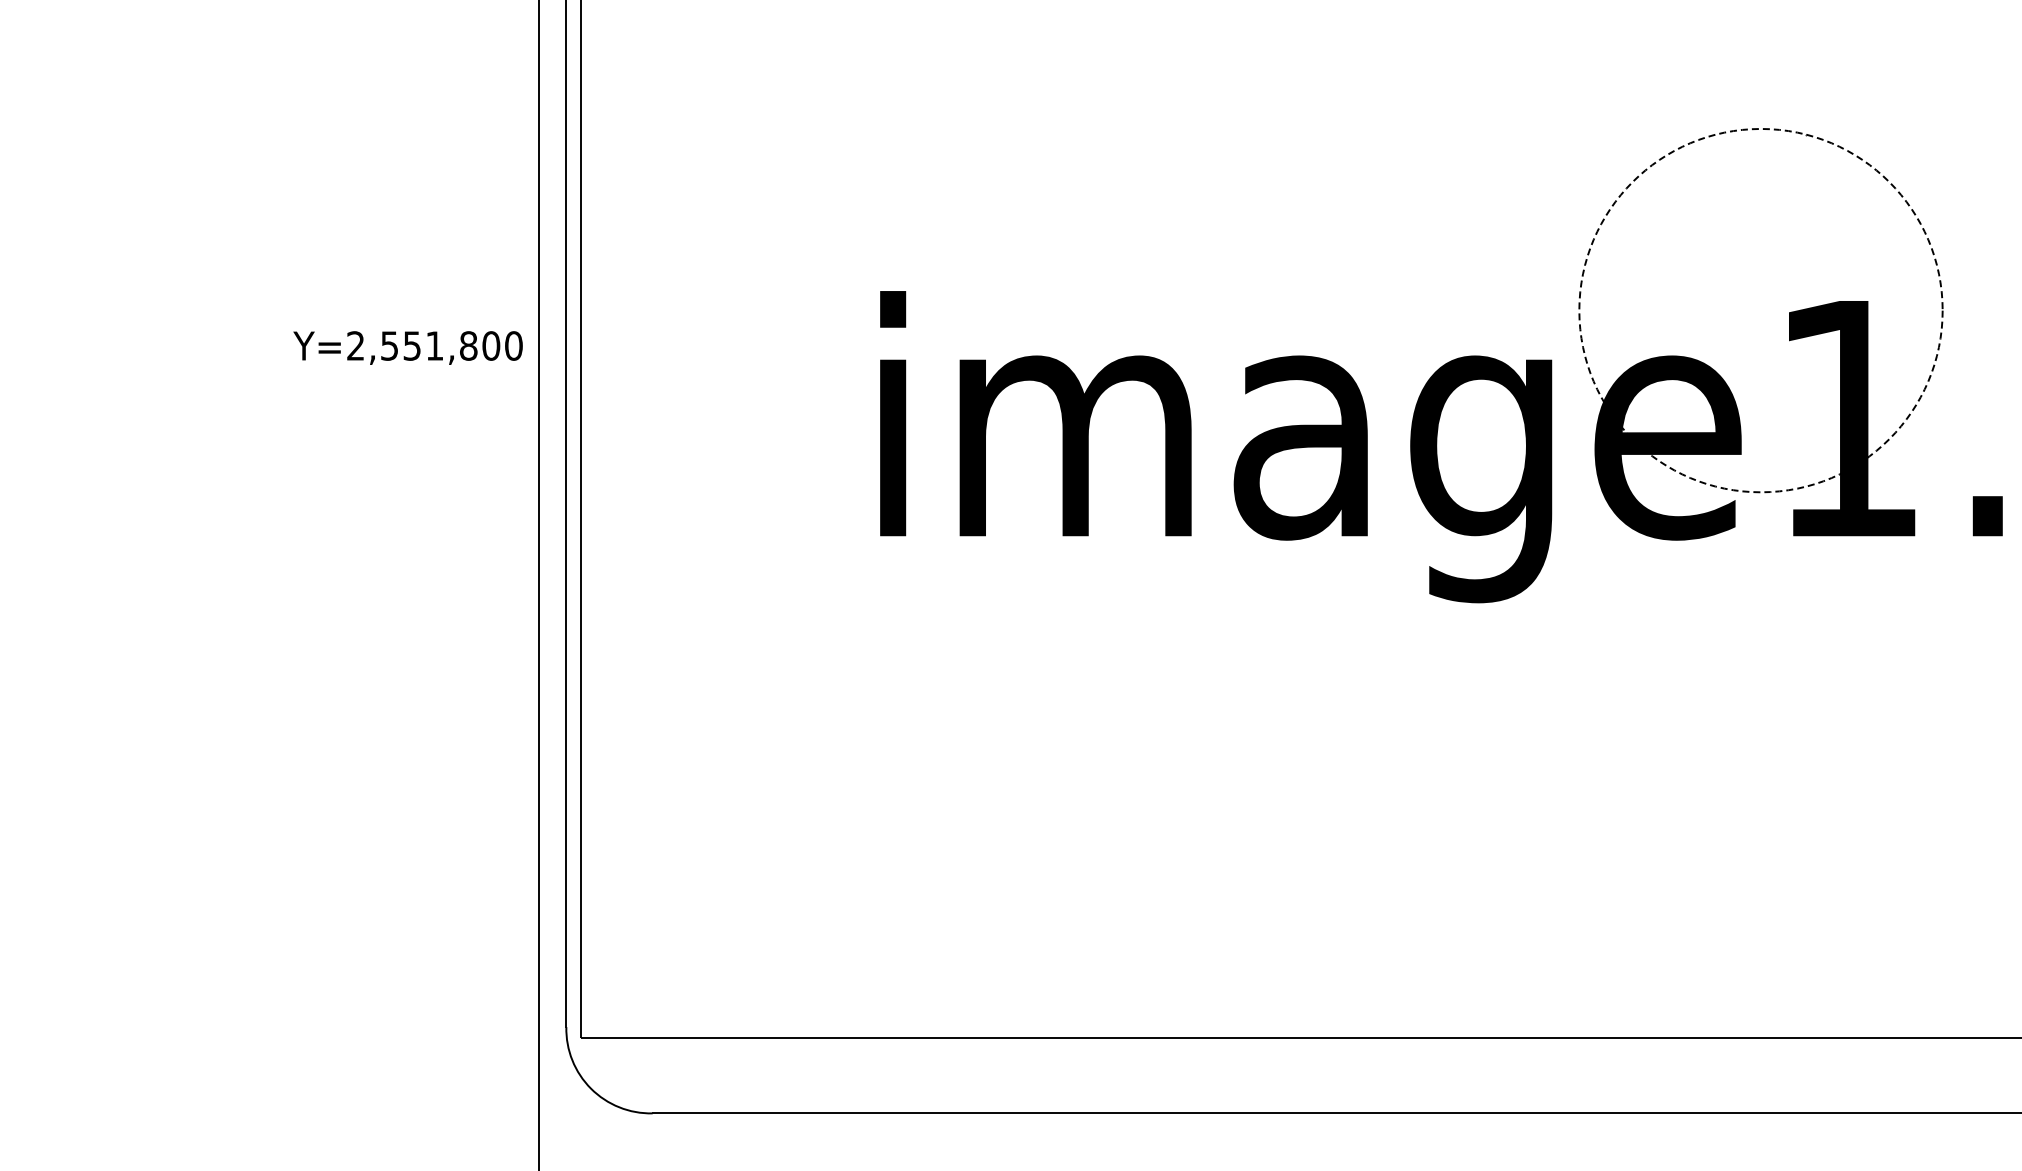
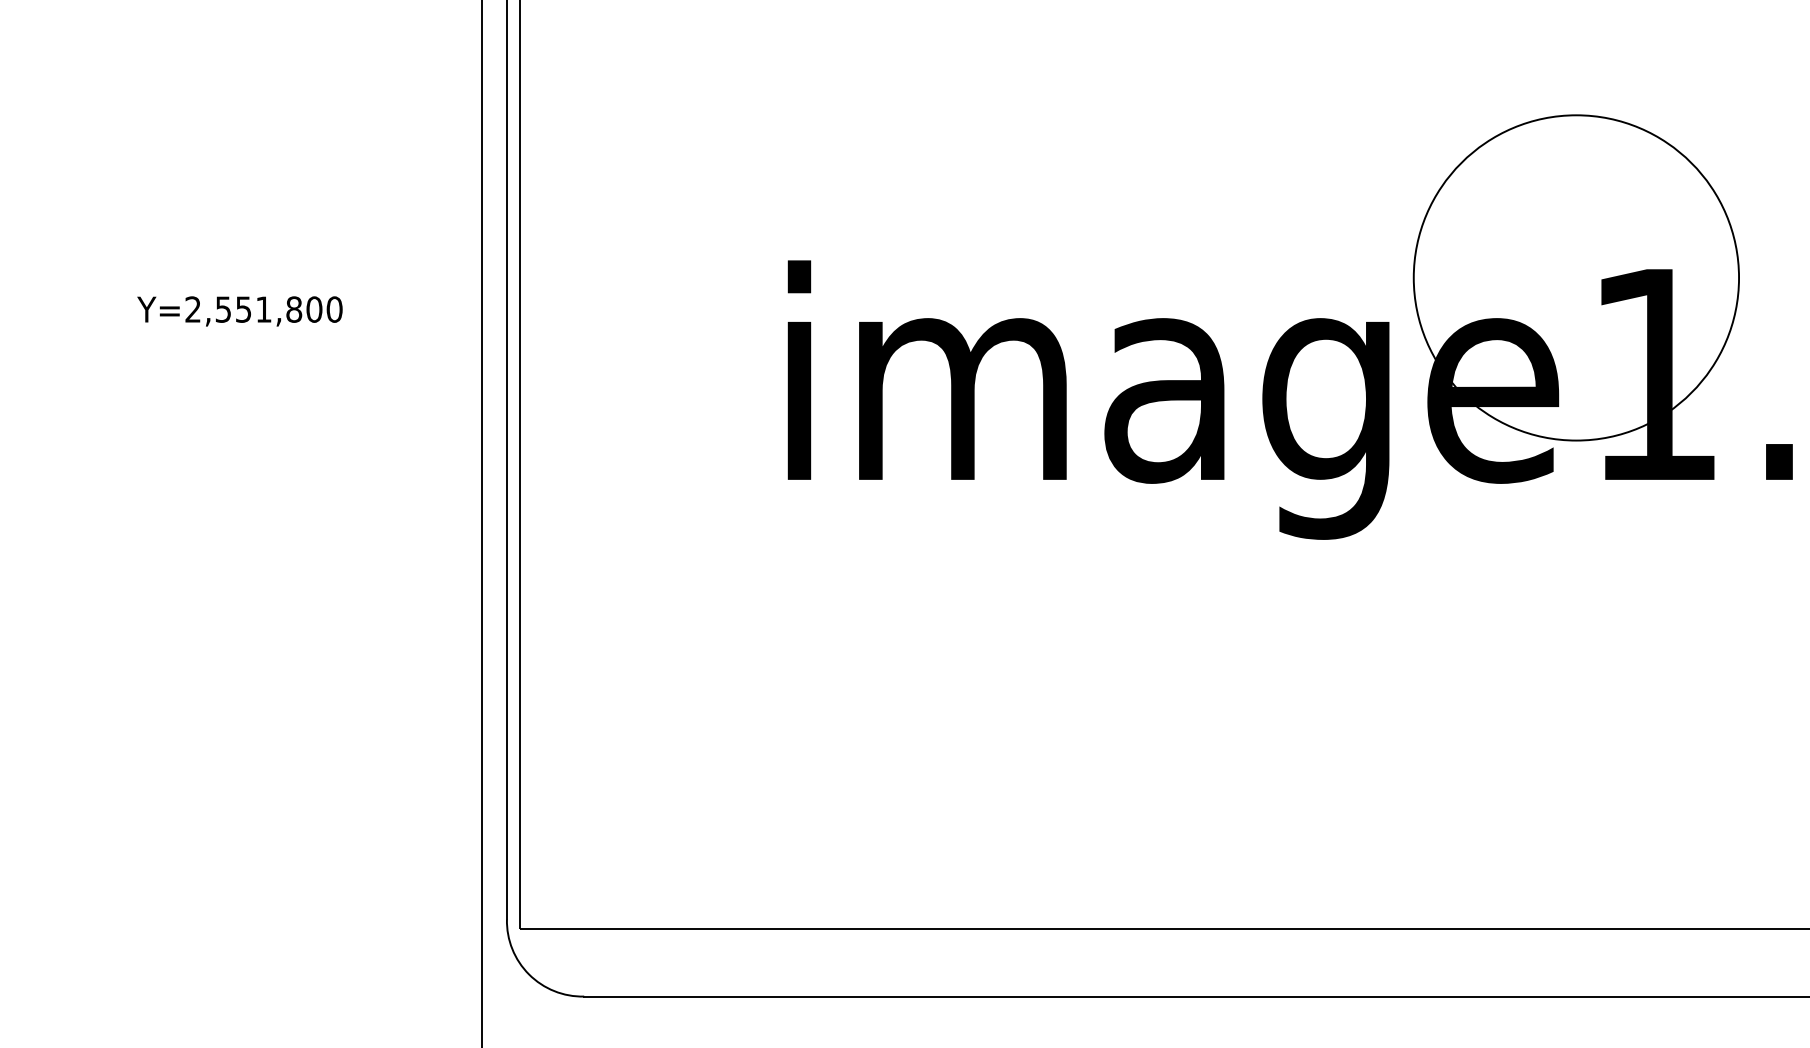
circle: (1760, 310) -> (1575, 277), dashed -> solid
text: (407, 347) -> (239, 310), moved

